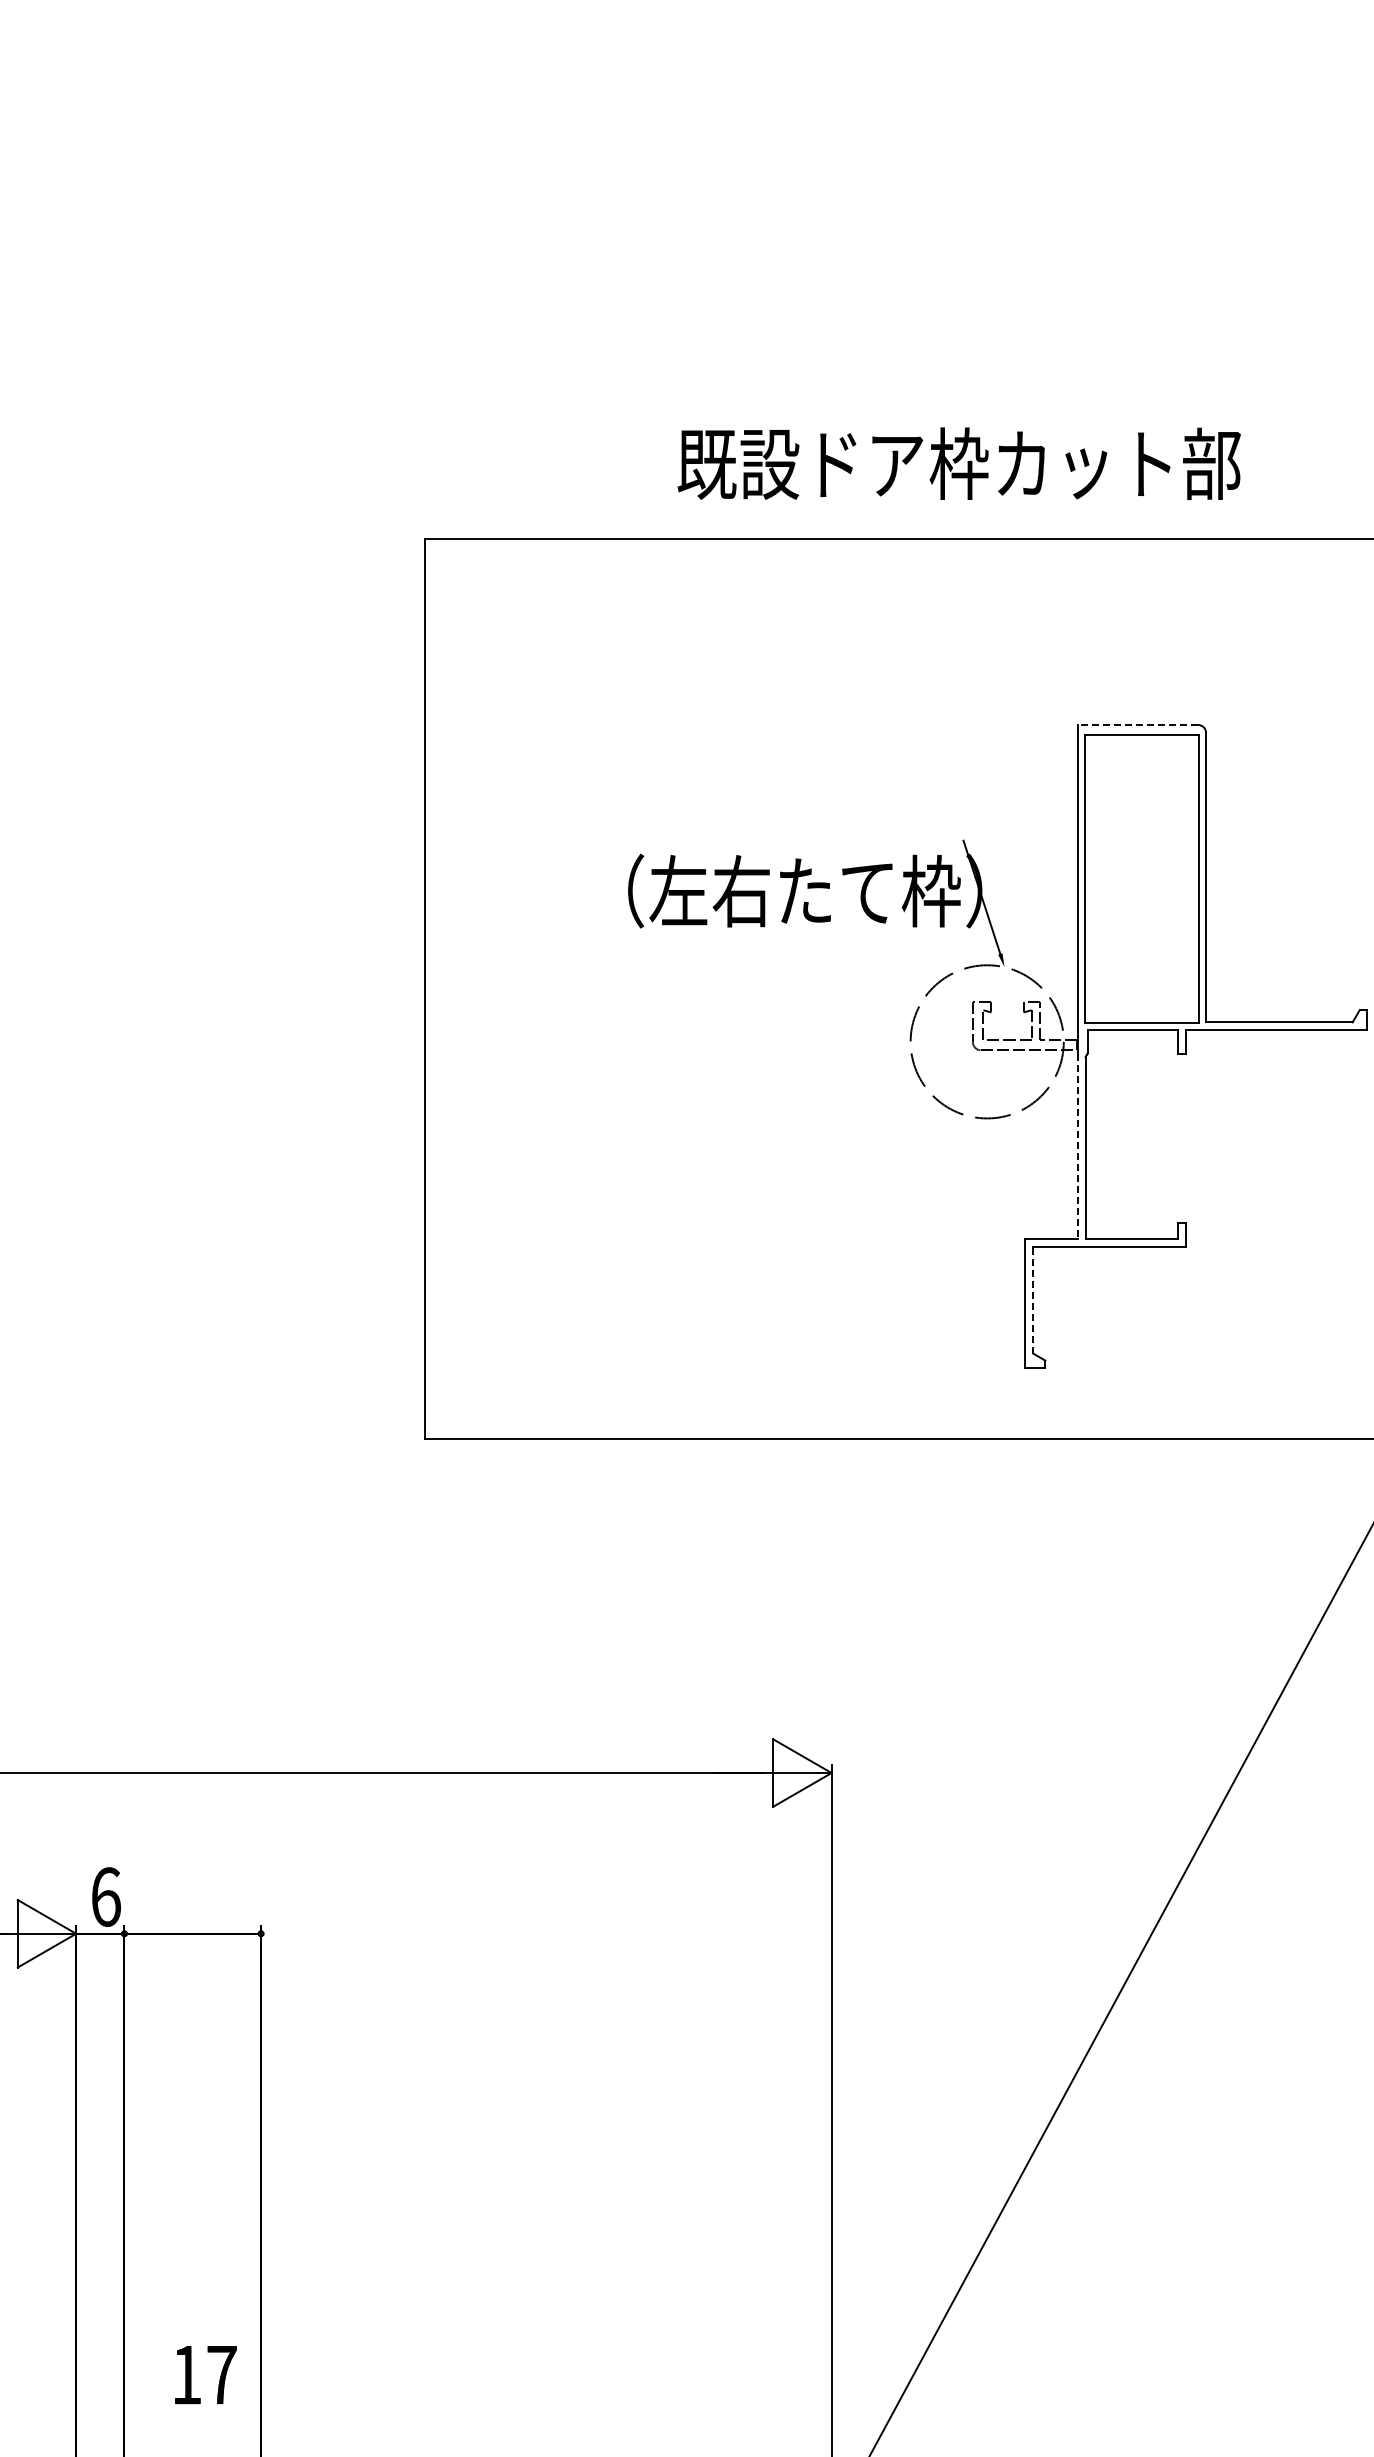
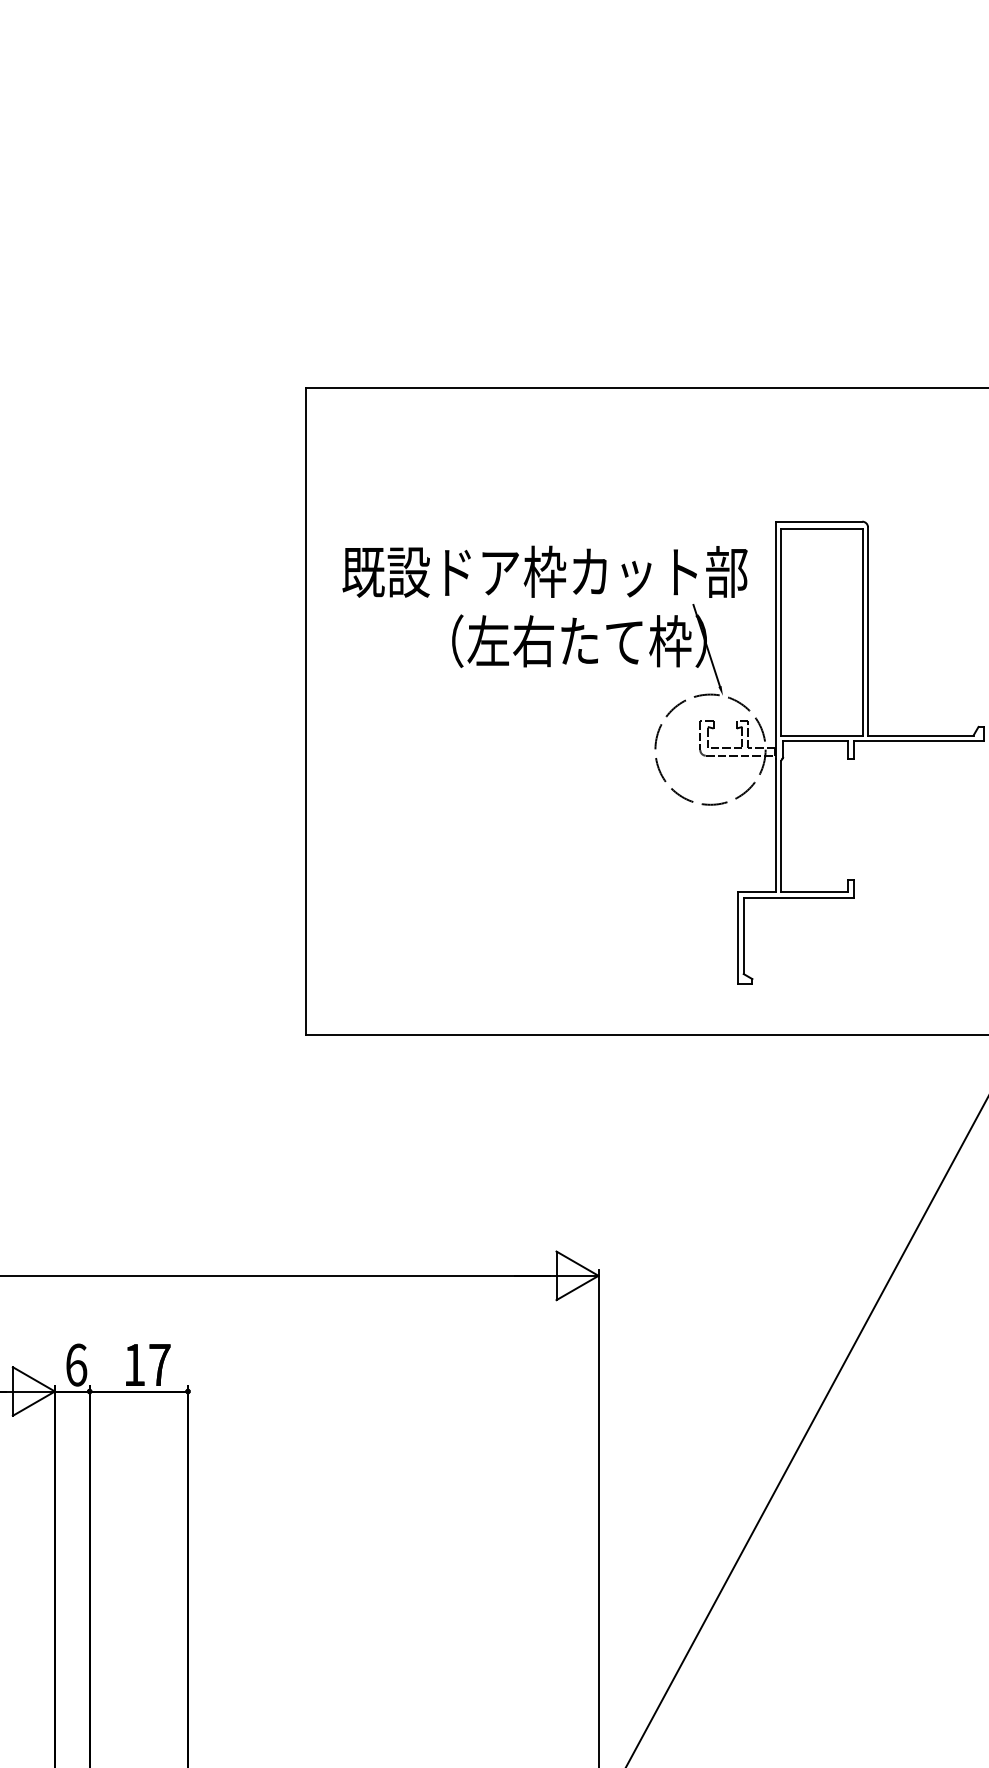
text: (958, 463) -> (544, 571), moved
line: (1137, 724) -> (818, 521), dashed -> solid
line: (1077, 1147) -> (775, 825), dashed -> solid
line: (1033, 1300) -> (743, 935), dashed -> solid
text: (205, 2374) -> (148, 1364), moved

